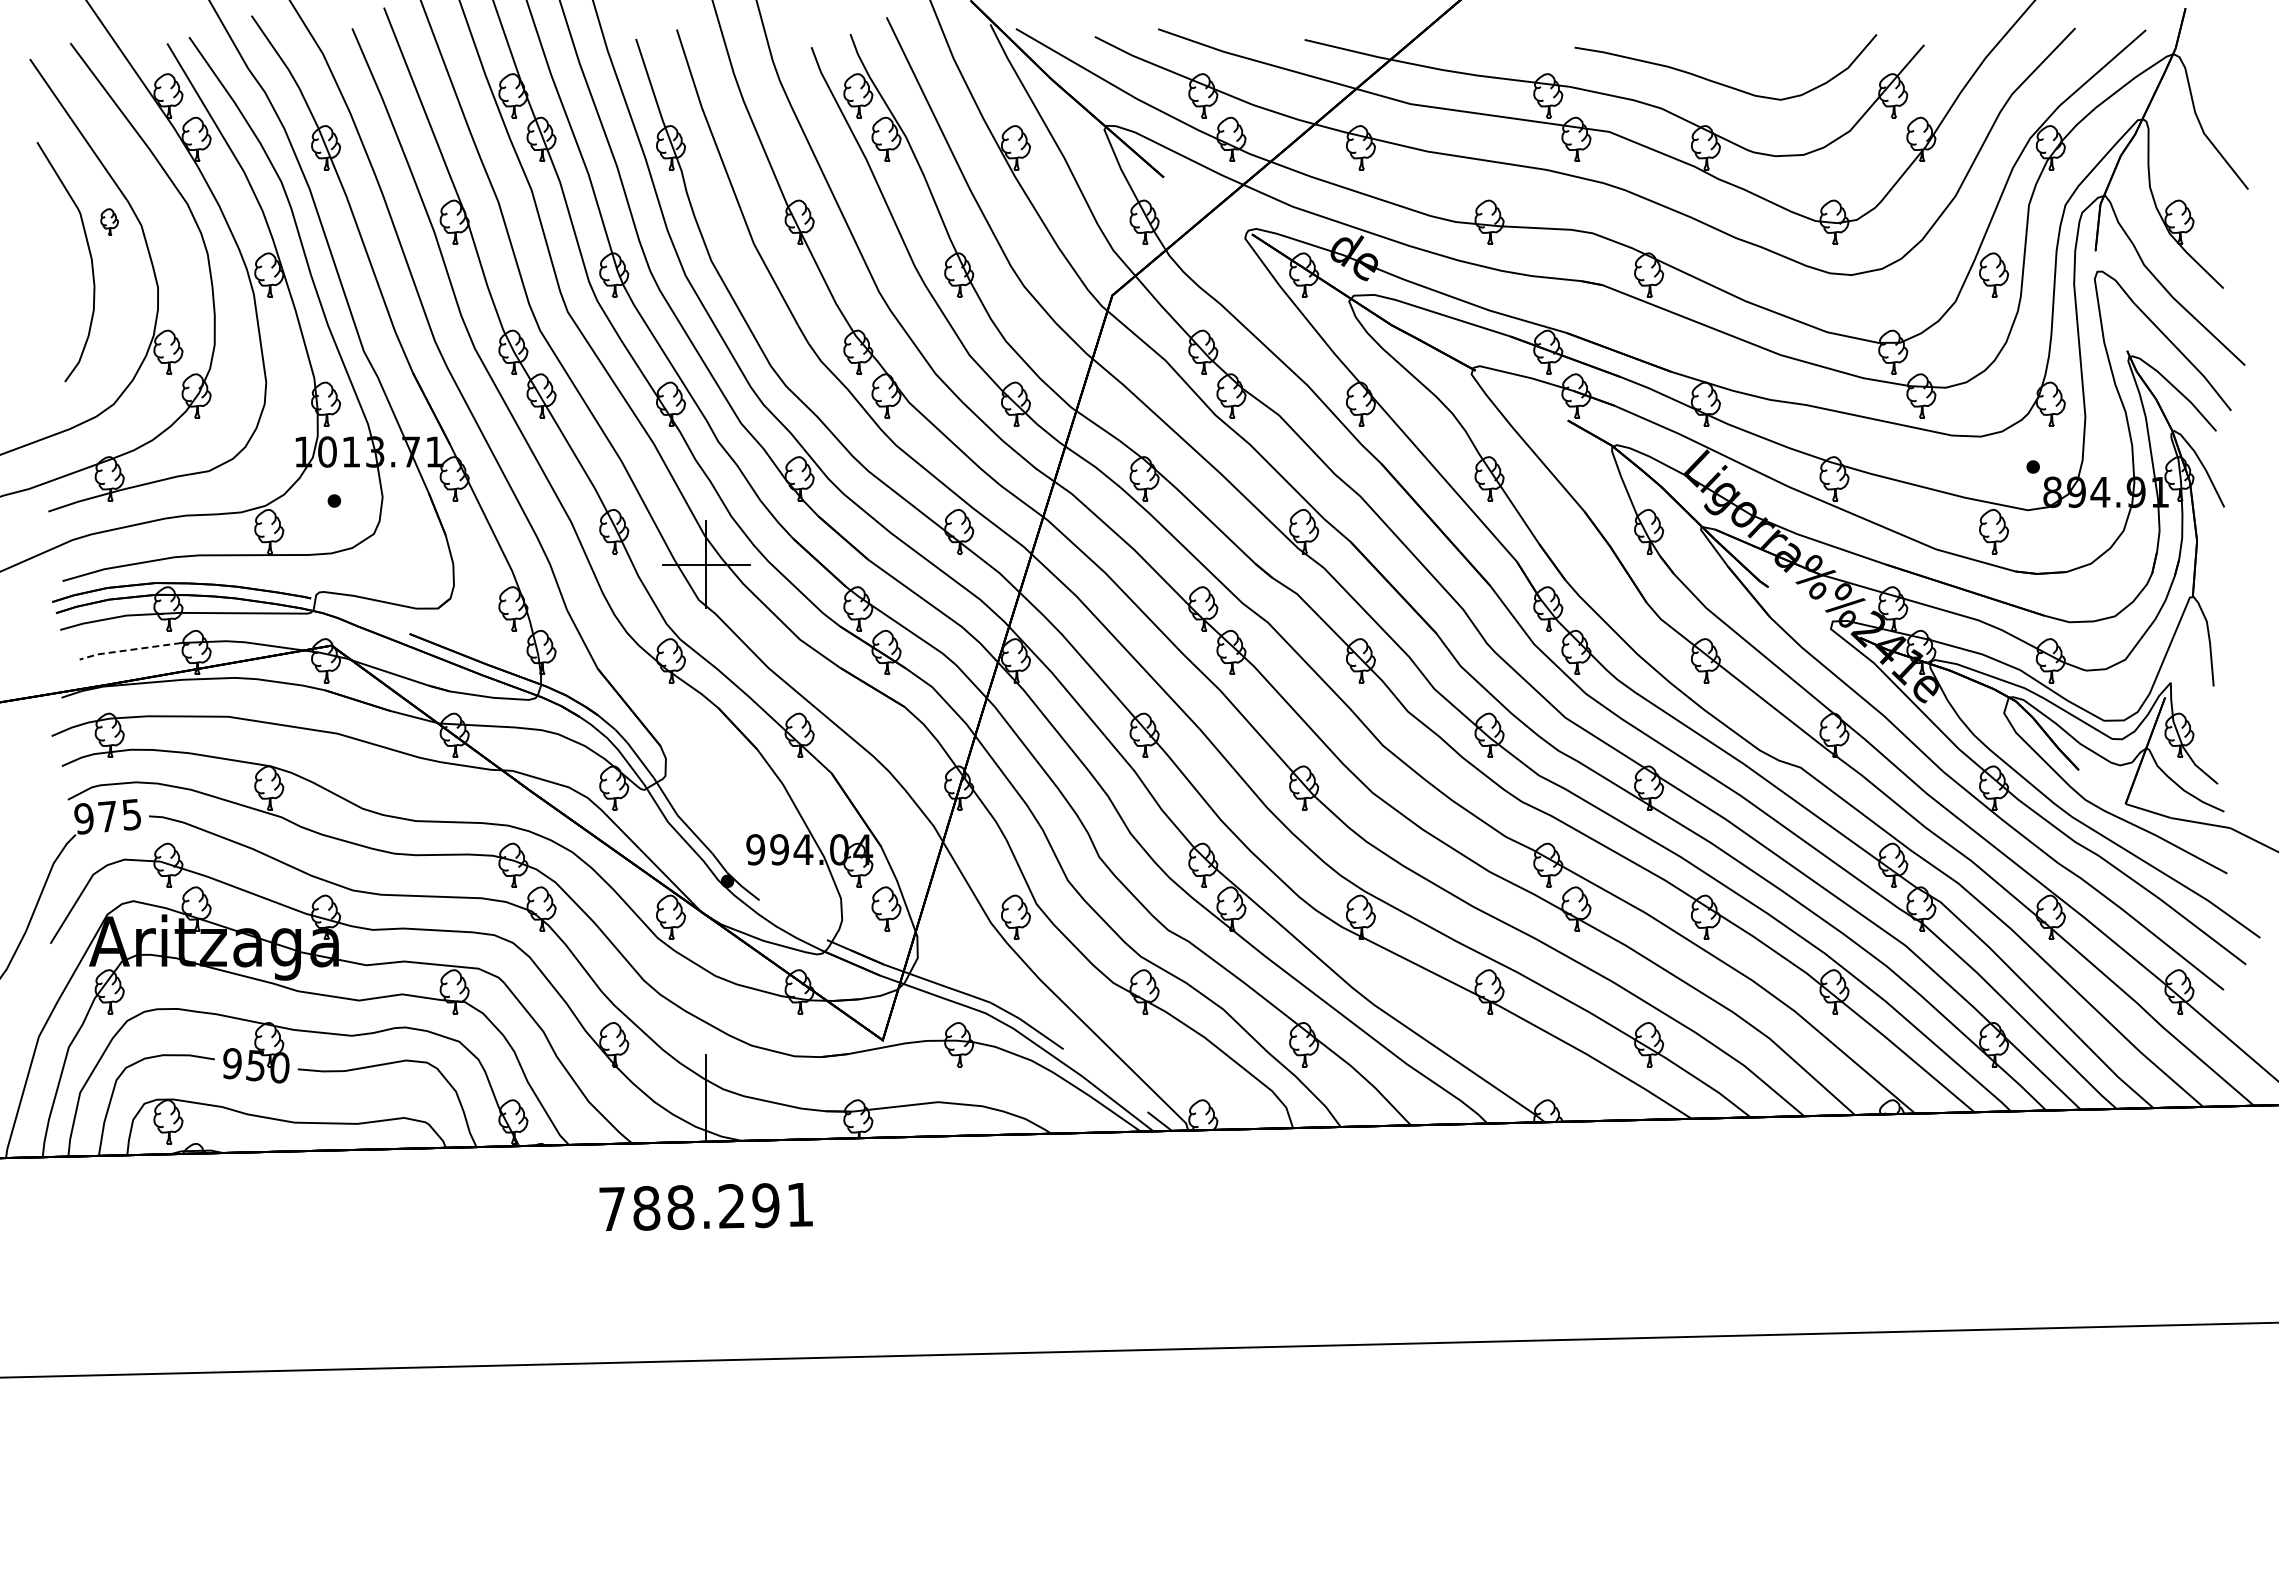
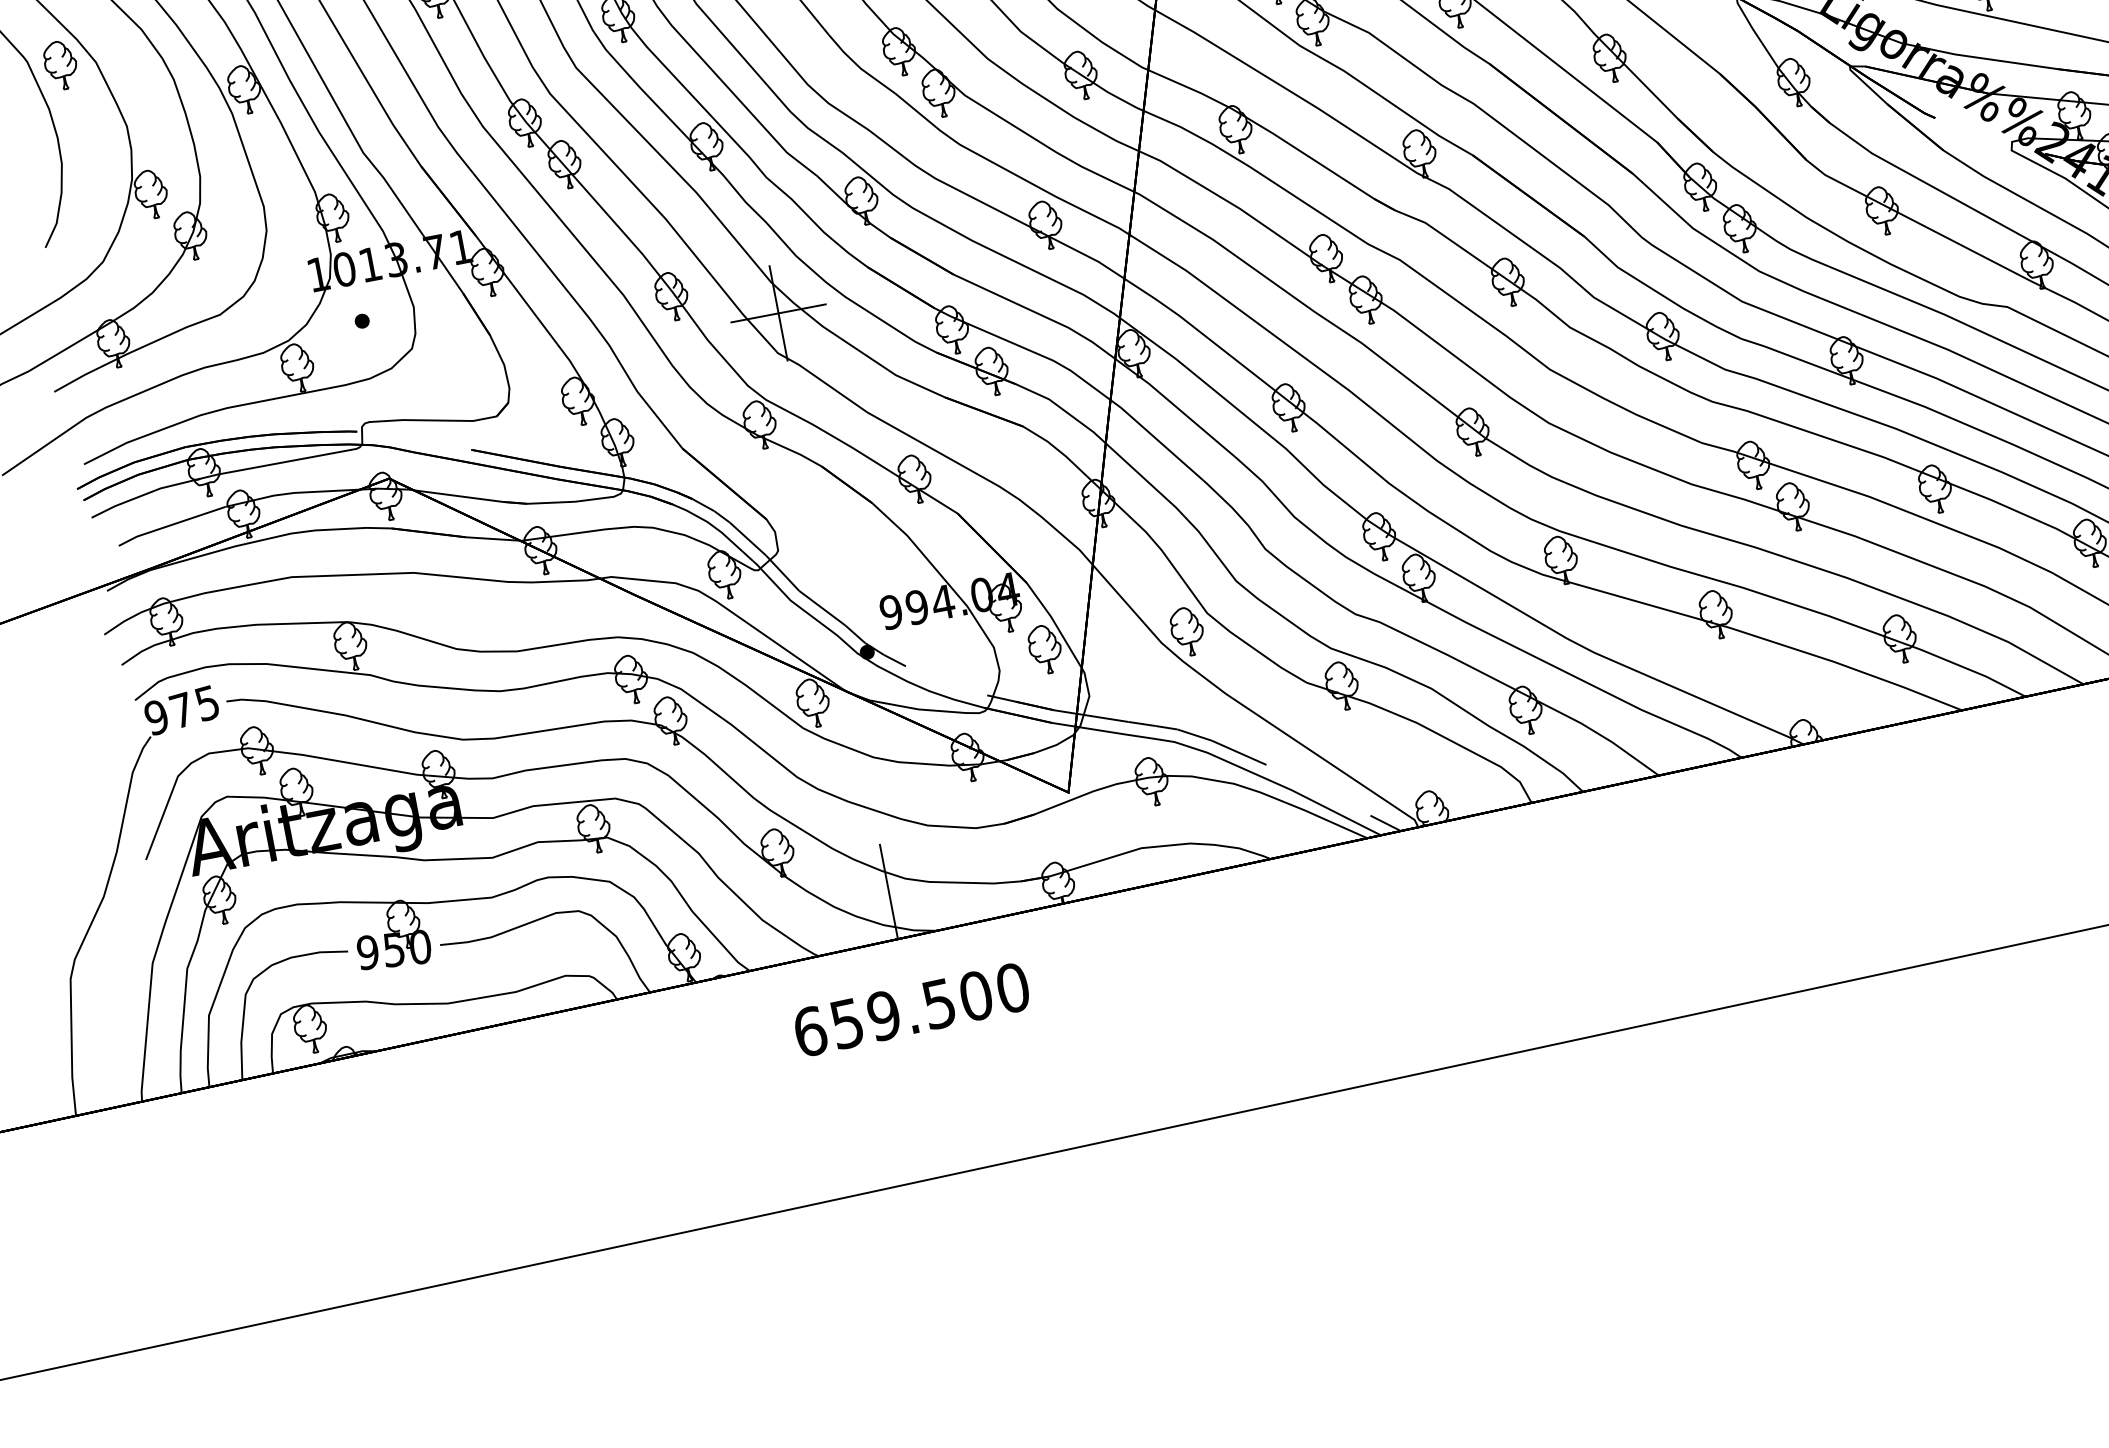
part: (109, 221) -> (60, 64), size x1.67
line: (128, 650) -> (169, 525), dashed -> solid
text: (706, 1206) -> (911, 1009), 788.291 -> 659.500

